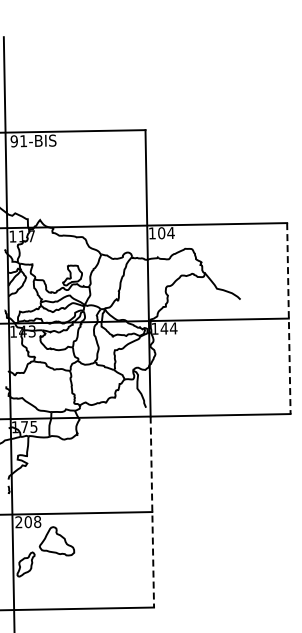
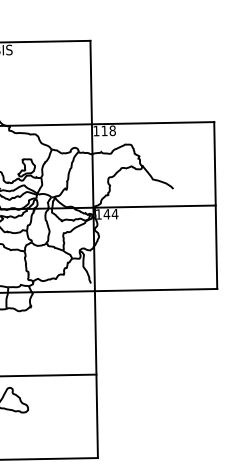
text: (166, 233) -> (108, 131), 104 -> 118
line: (288, 319) -> (215, 206), dashed -> solid
line: (152, 512) -> (96, 375), dashed -> solid

